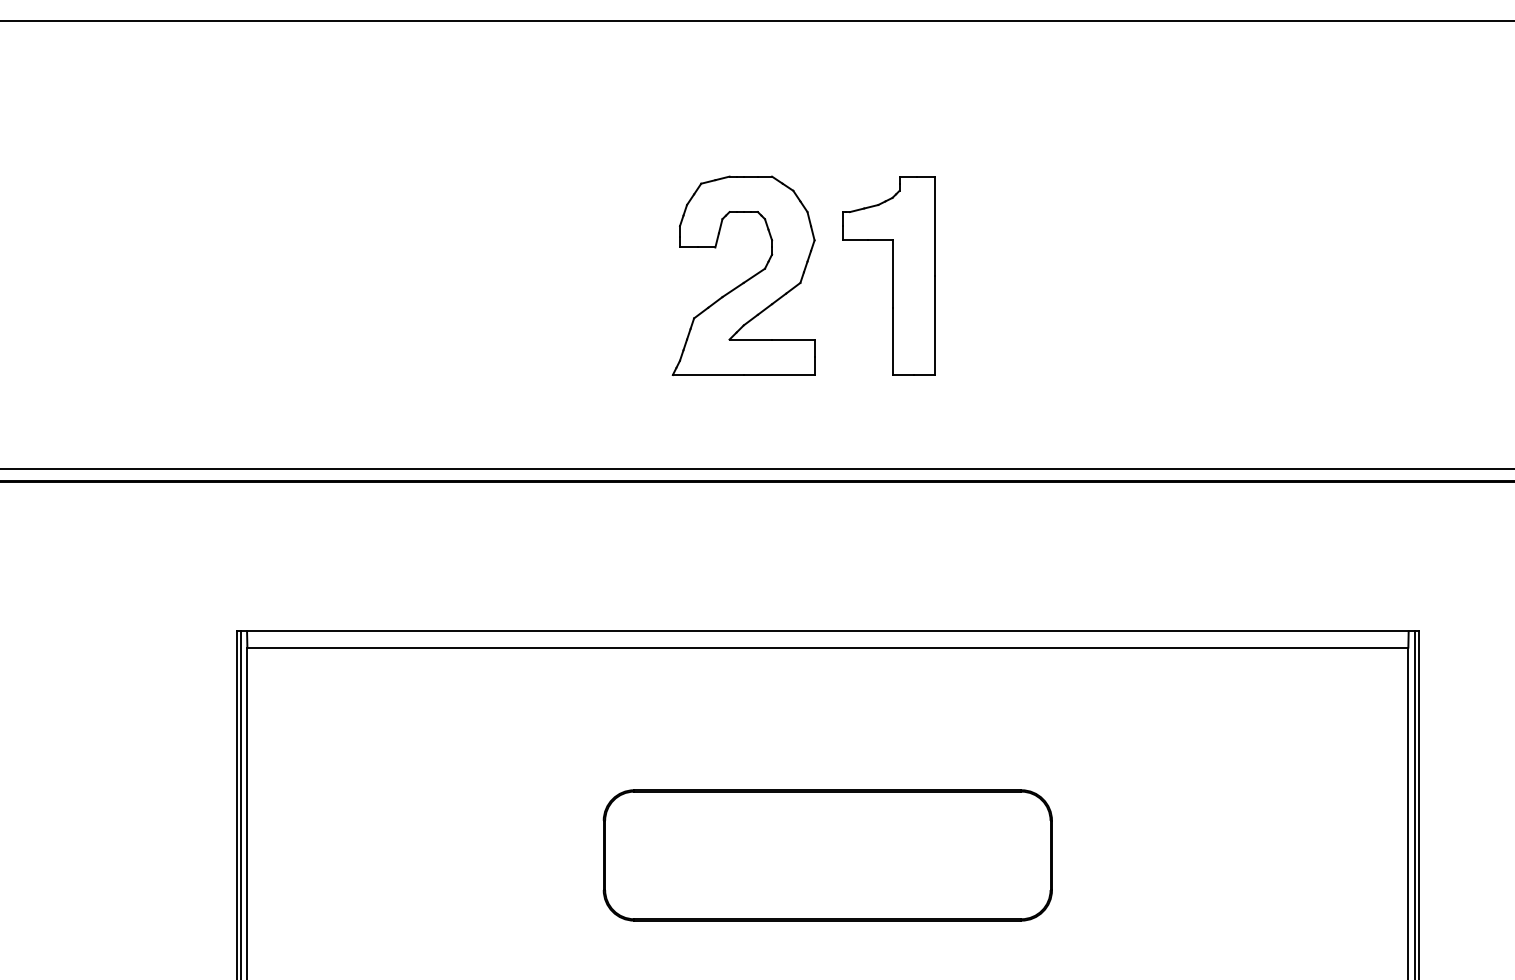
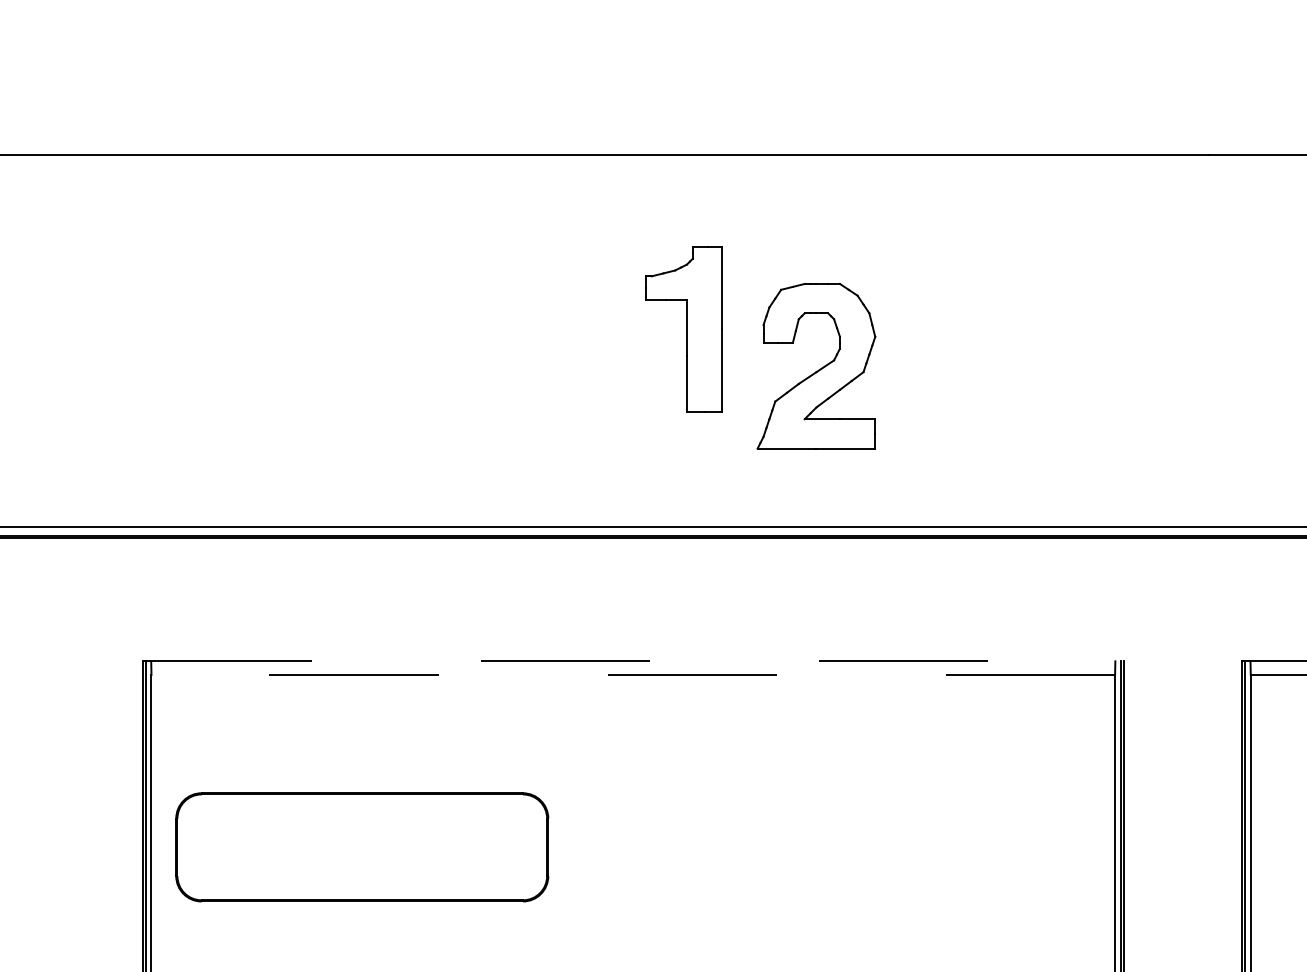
part: (743, 274) -> (816, 365), moved
part: (888, 276) -> (683, 329), moved
line: (828, 631) -> (633, 661), solid -> dashed
line: (828, 647) -> (633, 674), solid -> dashed
part: (828, 855) -> (362, 847), moved

